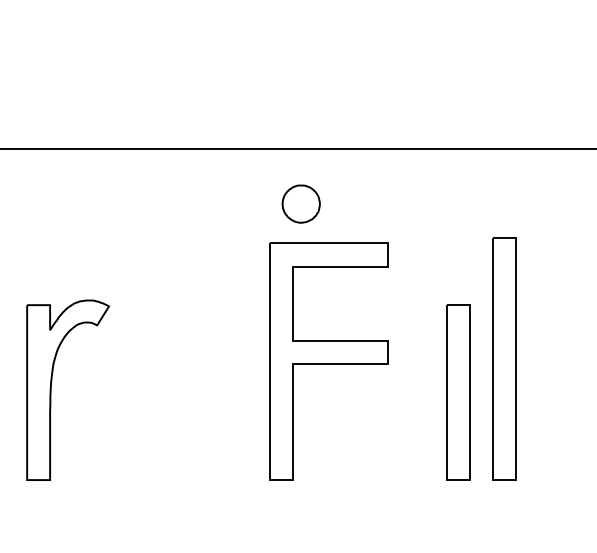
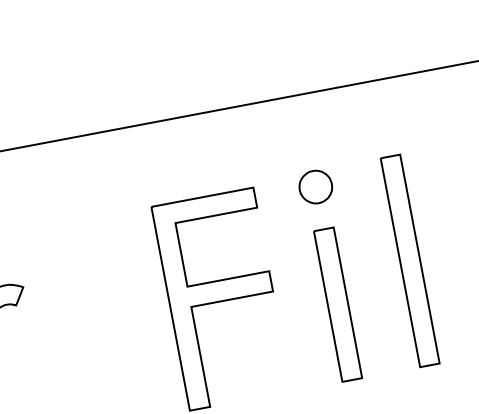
part: (300, 203) -> (315, 186), moved
part: (504, 358) -> (410, 260), moved

